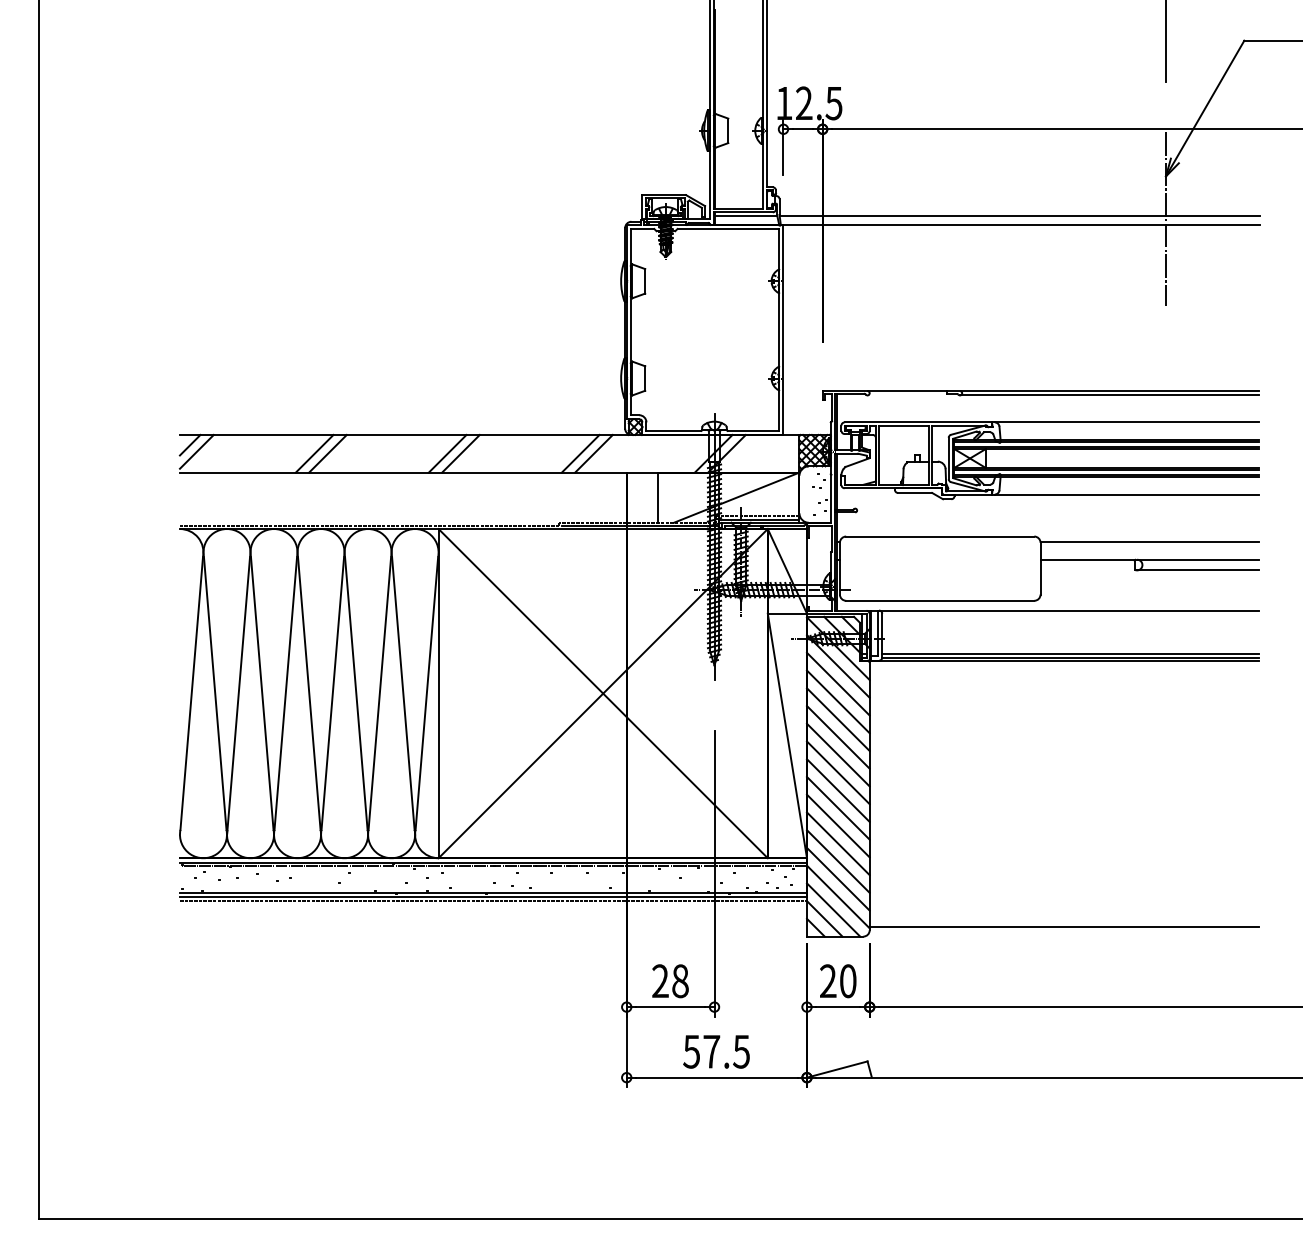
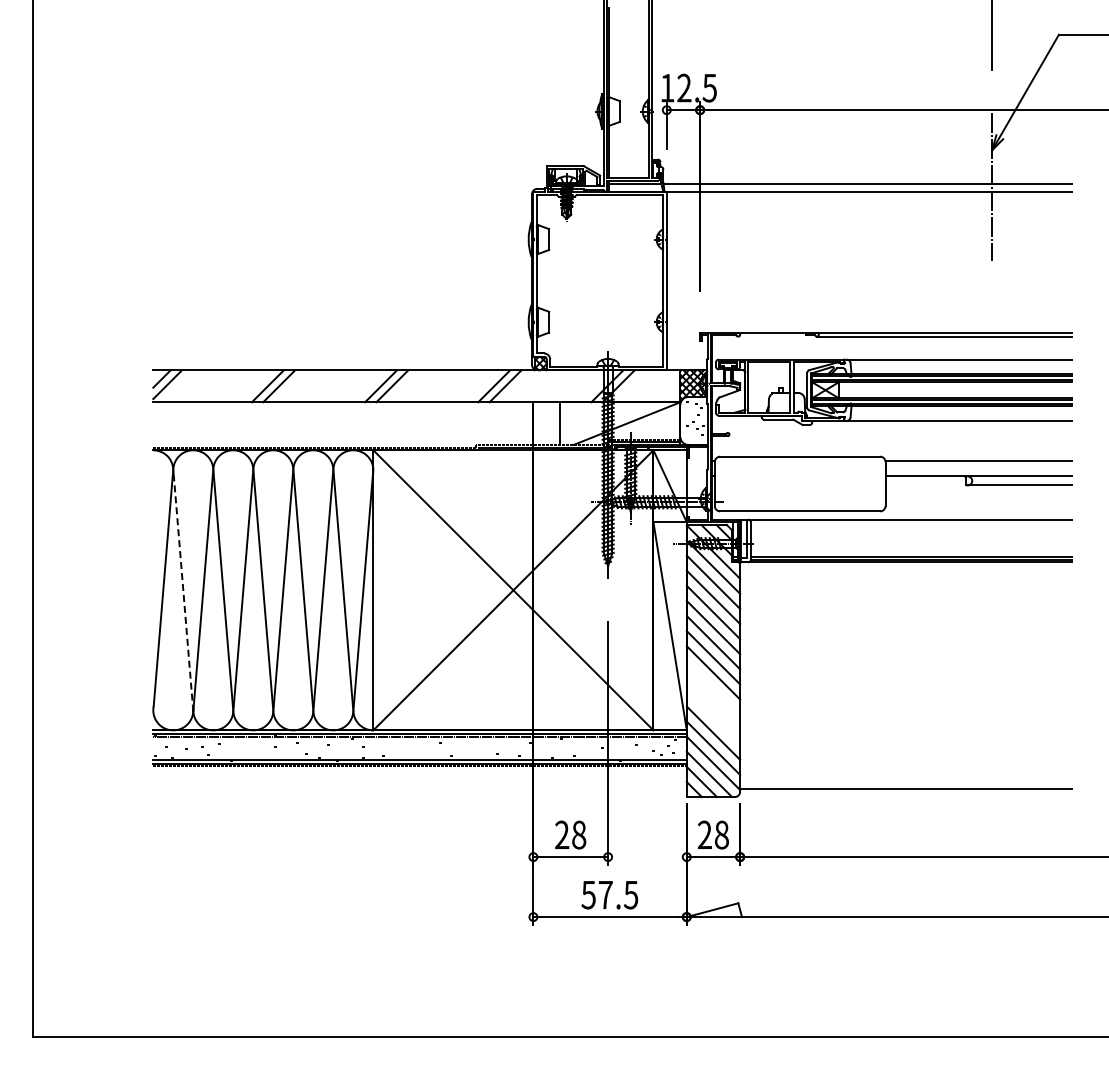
line: (215, 693) -> (183, 590), solid -> dashed
line: (838, 807) -> (713, 687), removed
line: (838, 825) -> (713, 702), removed
line: (838, 843) -> (713, 717), removed
text: (847, 981) -> (721, 835), 20 -> 28

